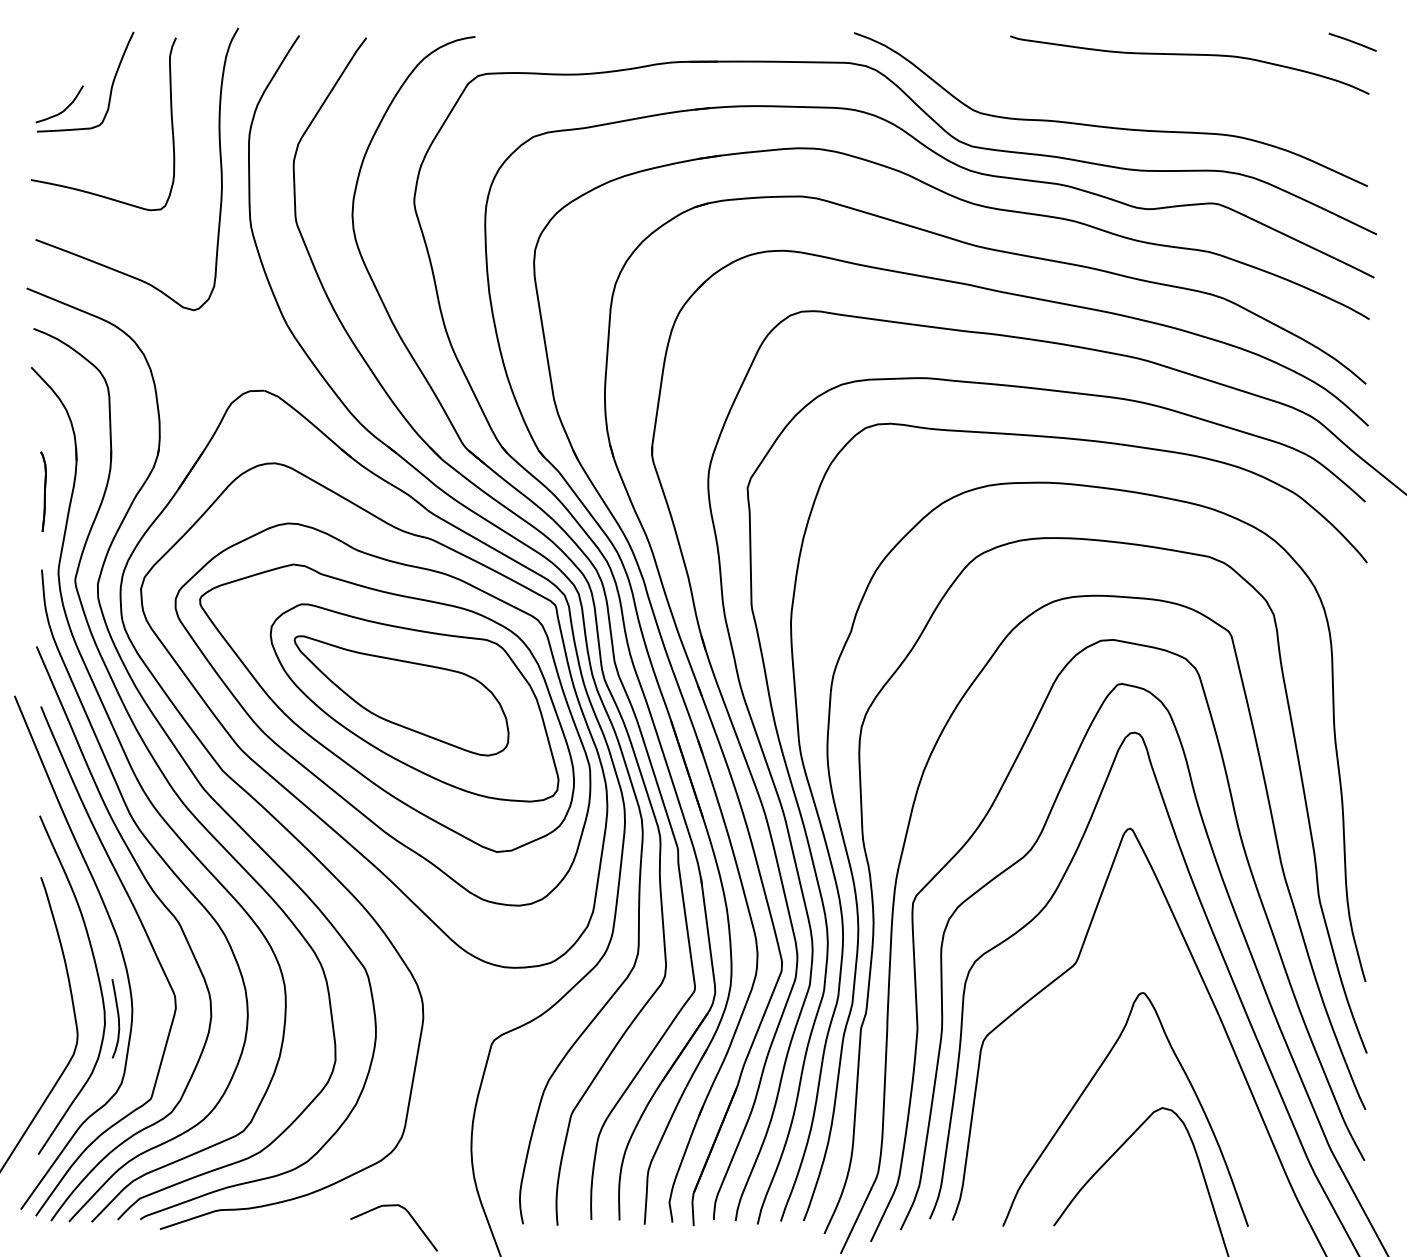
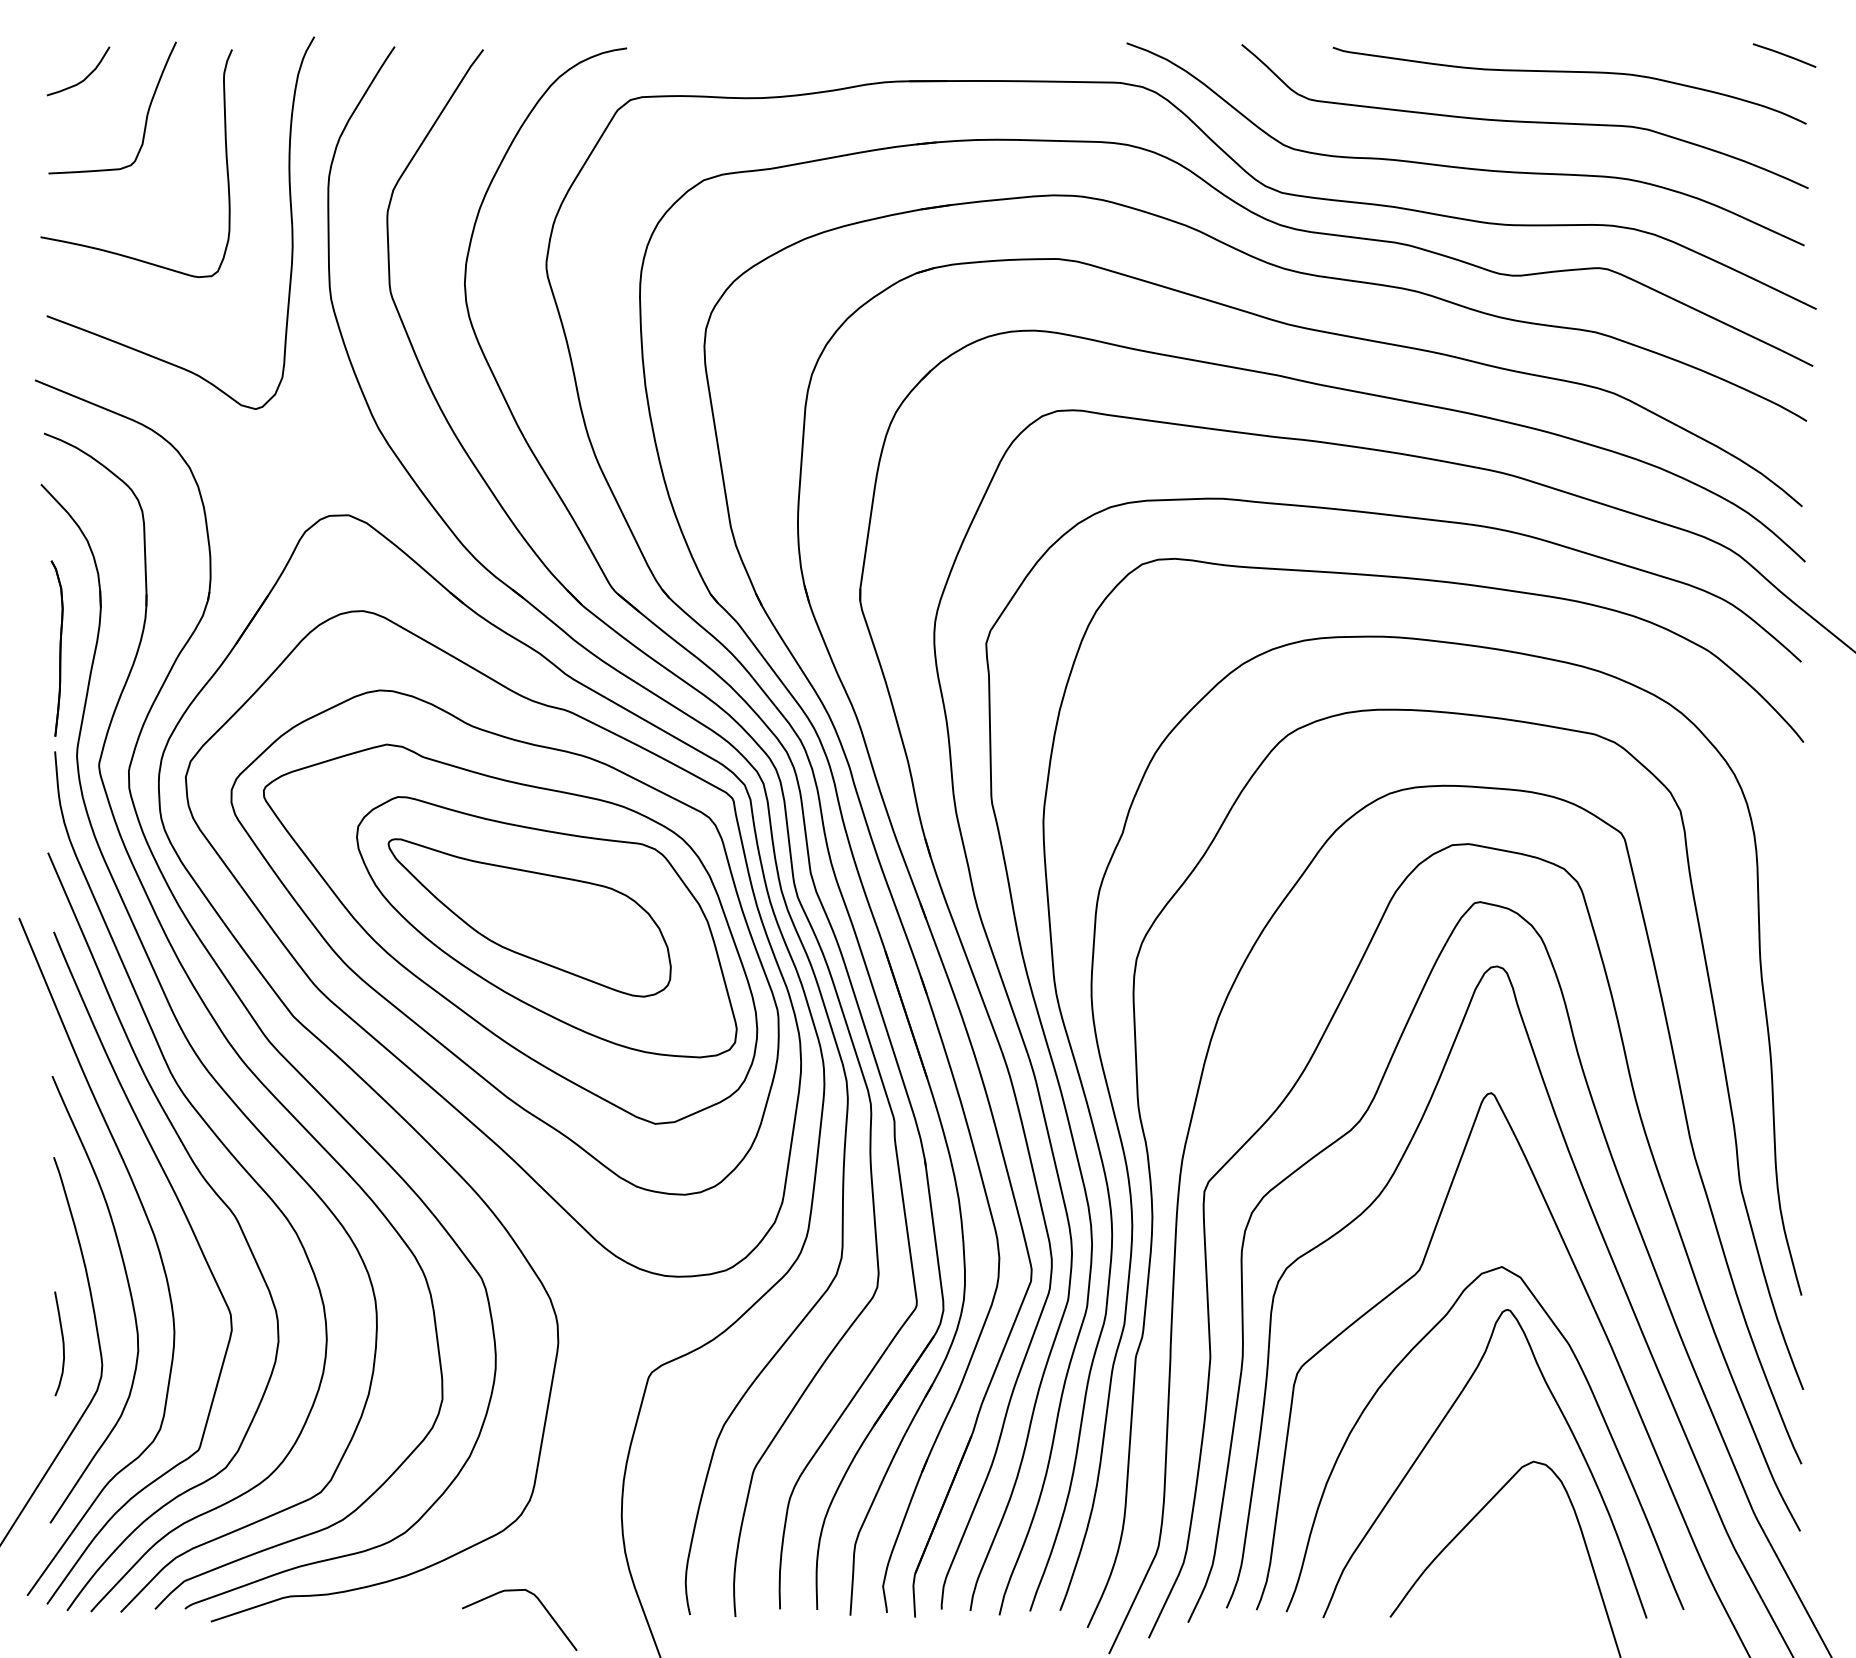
curve: (1154, 91) -> (1522, 120), added
curve: (64, 108) -> (85, 77), moved
part: (42, 491) -> (56, 648), size x1.67
curve: (118, 1018) -> (62, 1343), moved
curve: (1060, 1035) -> (1398, 1366), added

